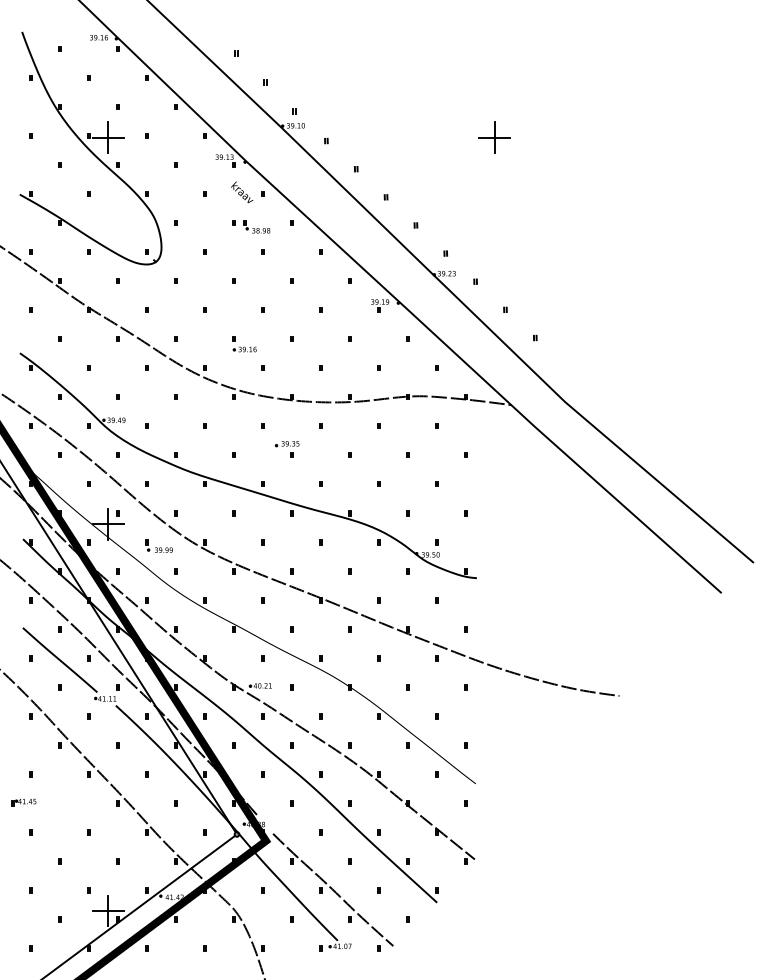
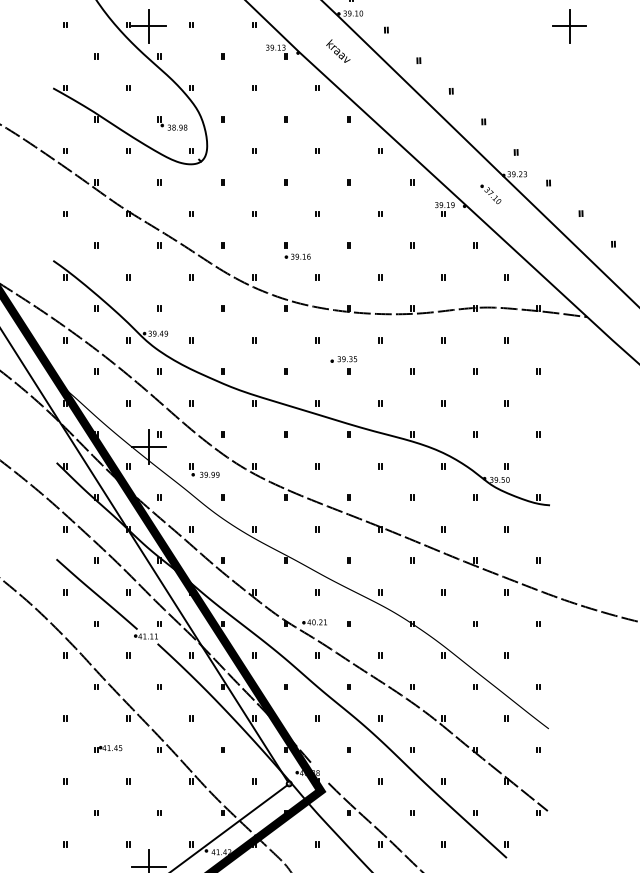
text: (242, 192) -> (338, 51), moved
part: (256, 226) -> (172, 123), moved
part: (421, 291) -> (489, 193), added
part: (23, 802) -> (108, 749), moved

